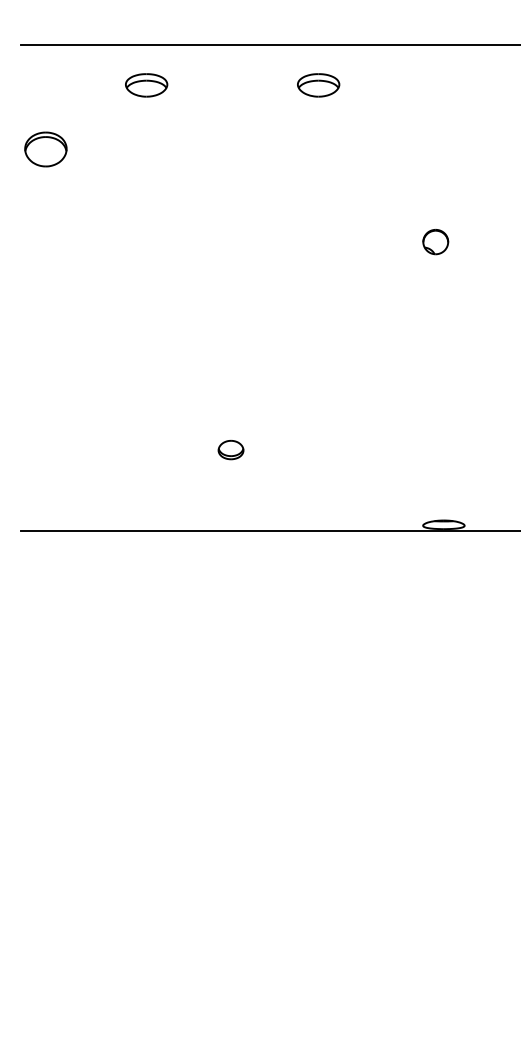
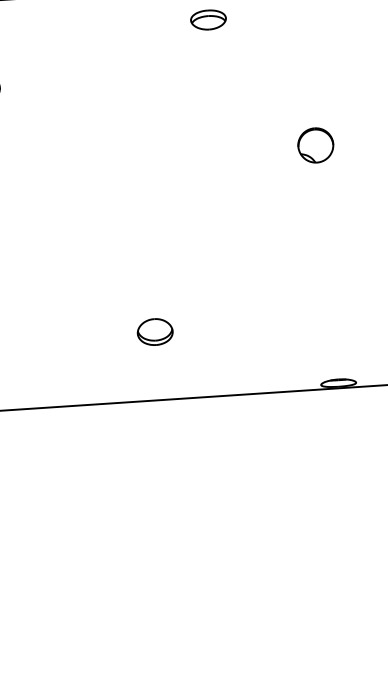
part: (146, 85) -> (63, 29), removed
part: (435, 241) -> (315, 144), size x1.67
part: (230, 449) -> (154, 331), size x1.67

